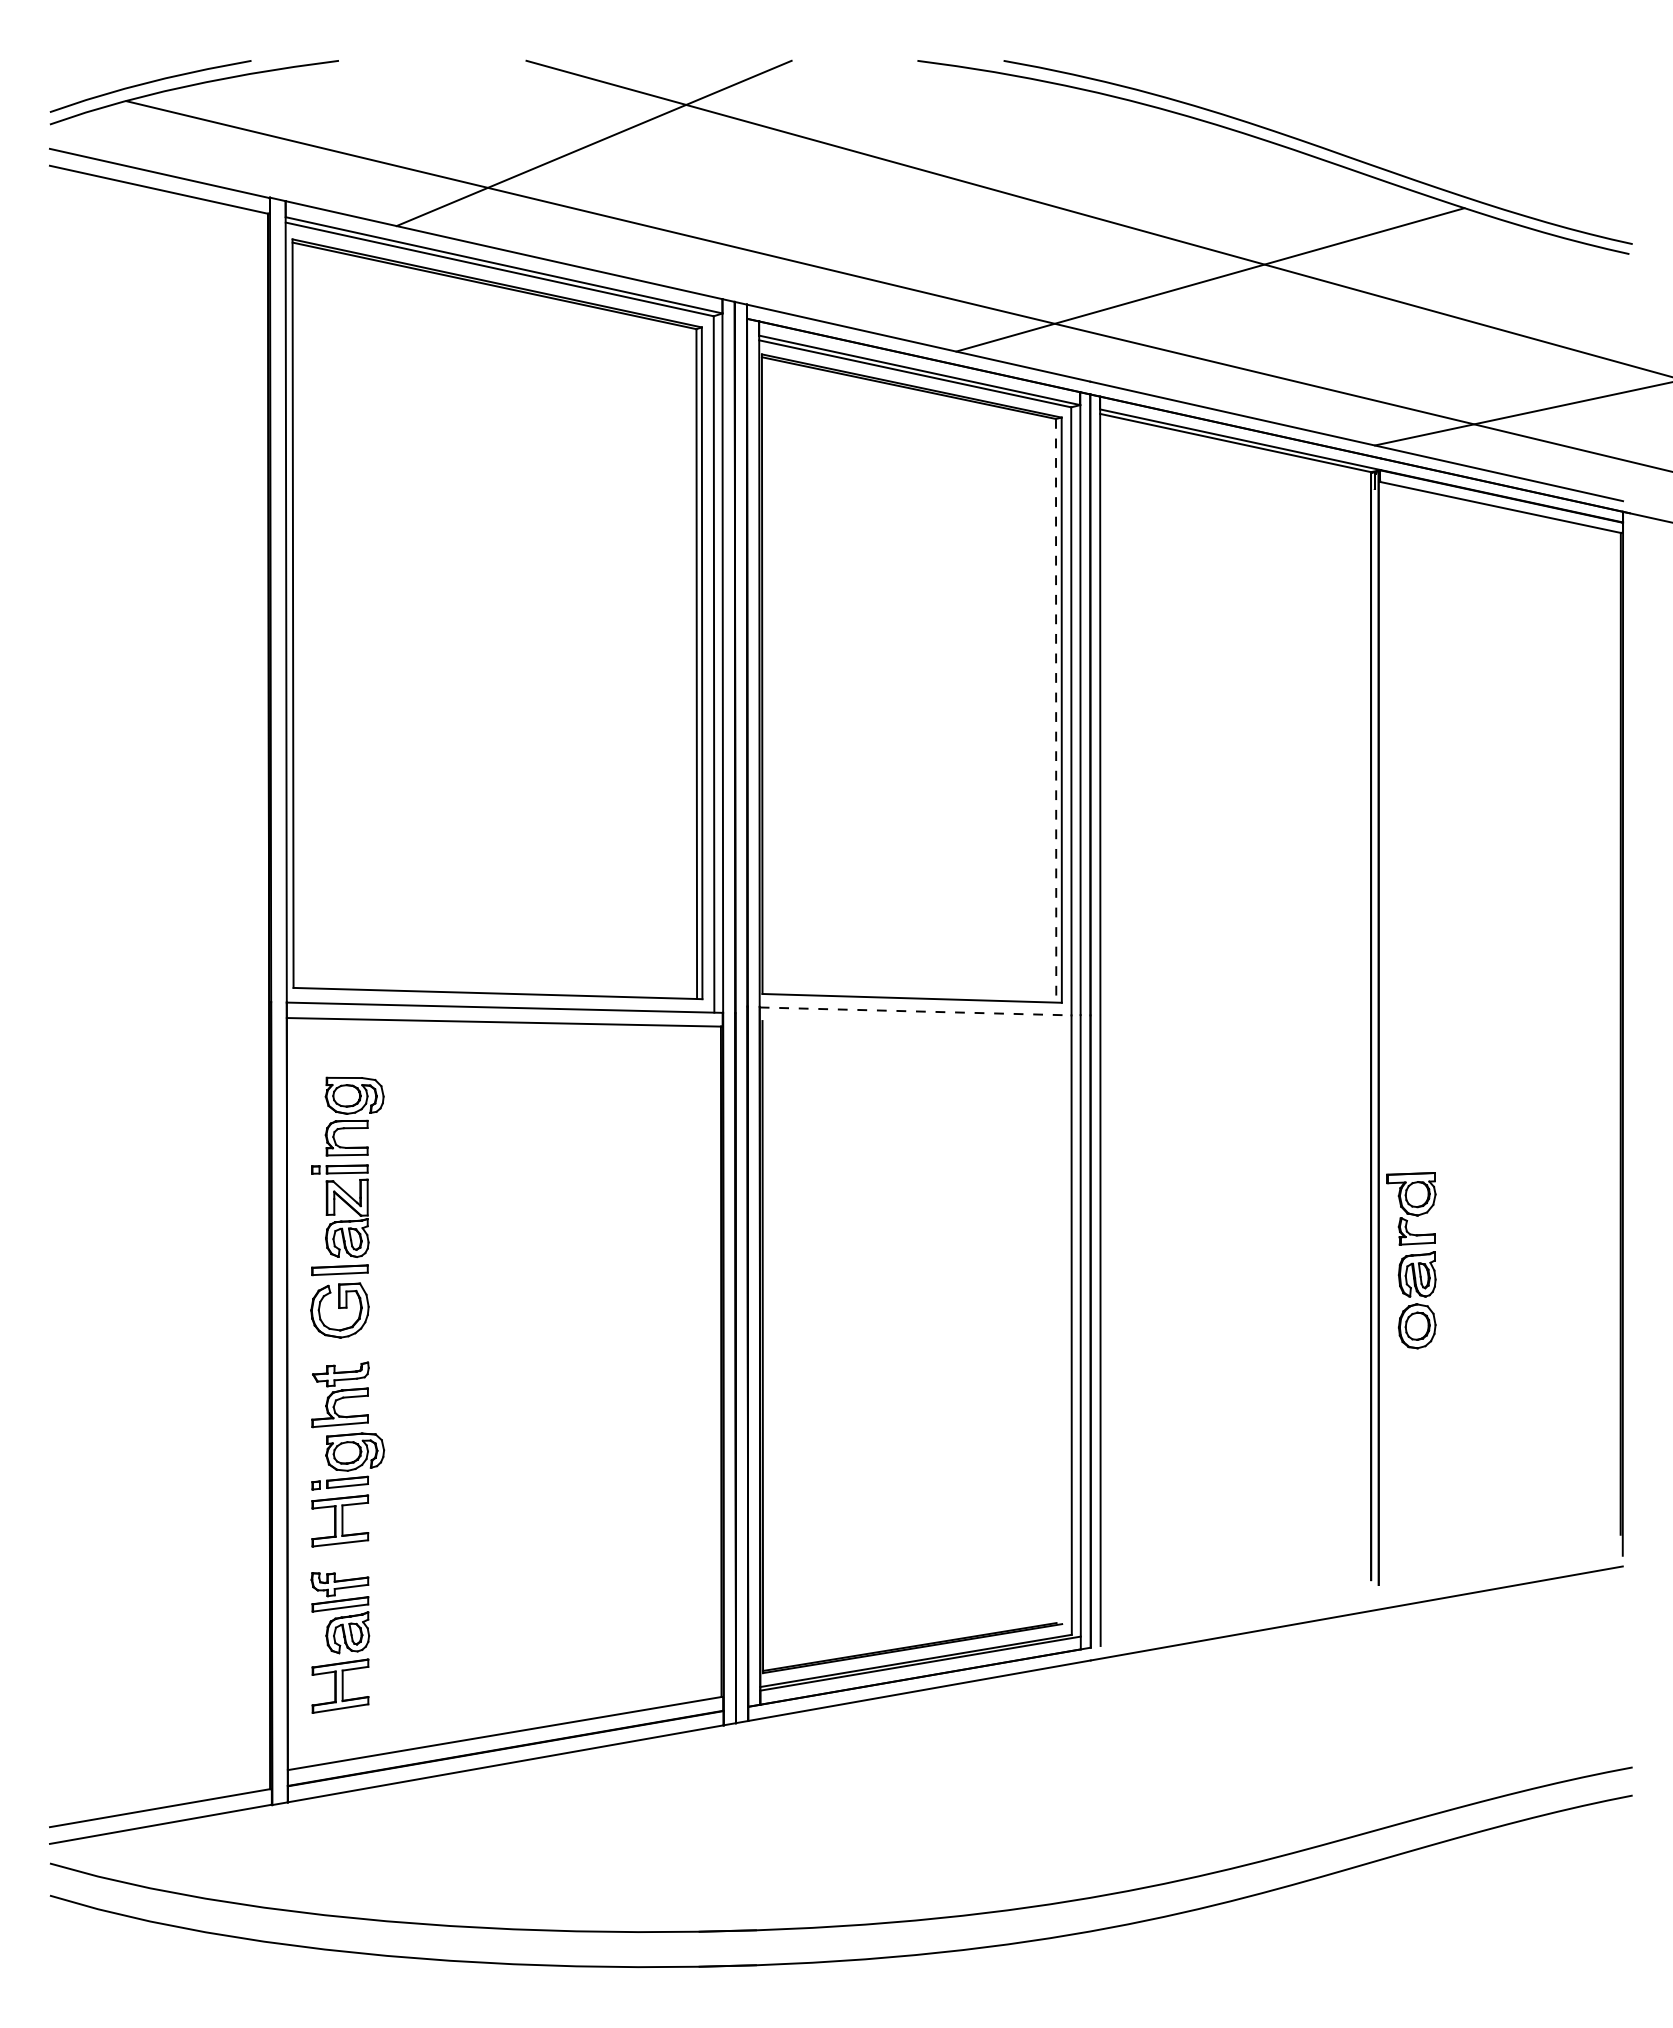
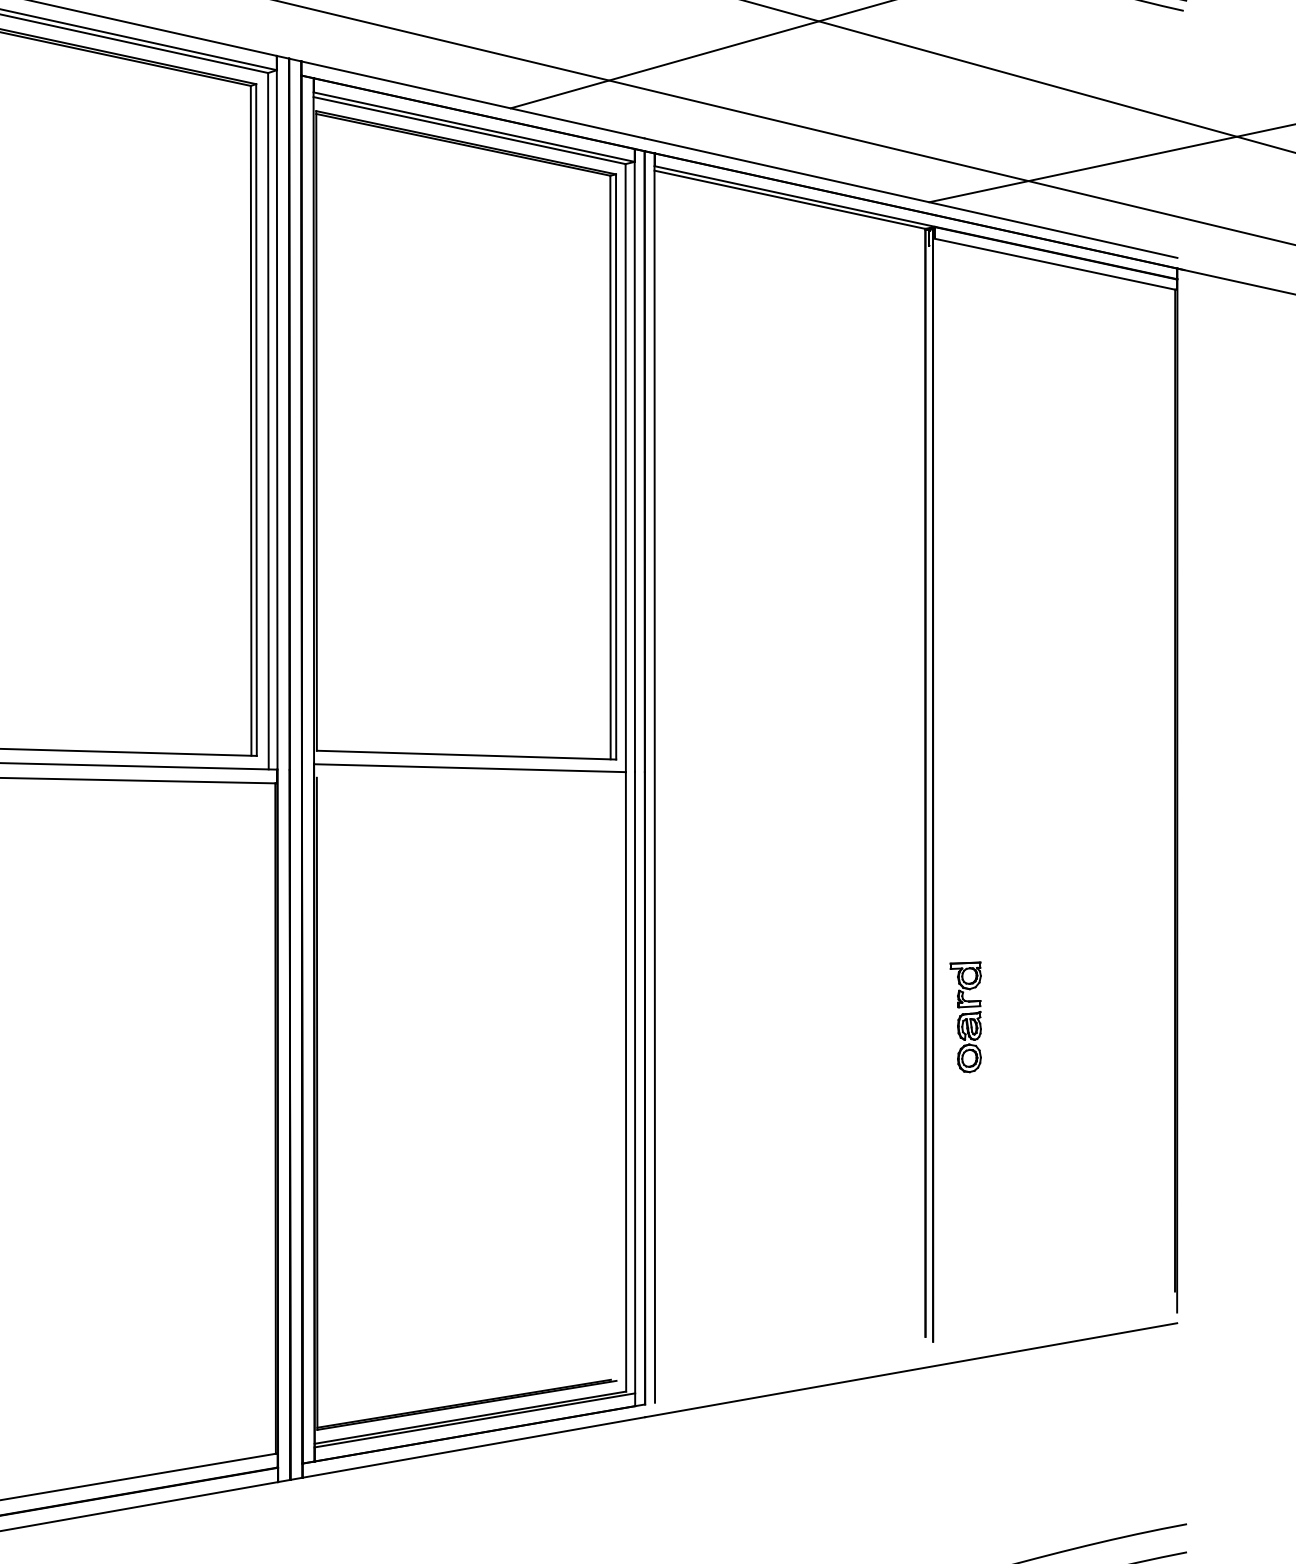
line: (1056, 710) -> (610, 467), dashed -> solid
line: (915, 1011) -> (469, 768), dashed -> solid
part: (1411, 1260) -> (965, 1017), size x0.62

